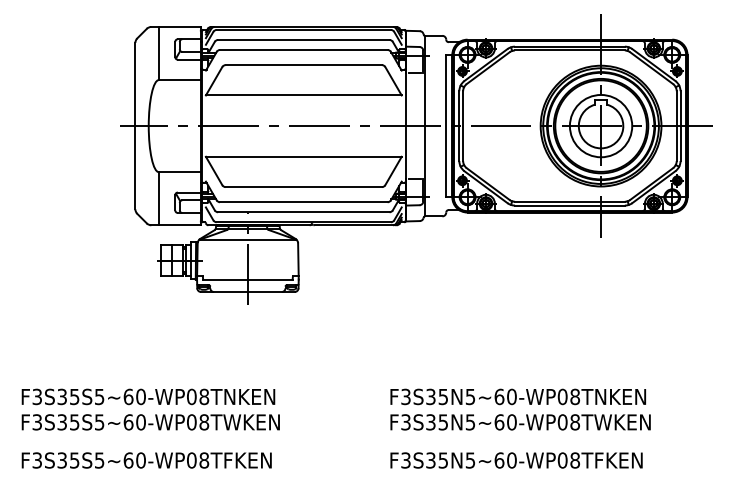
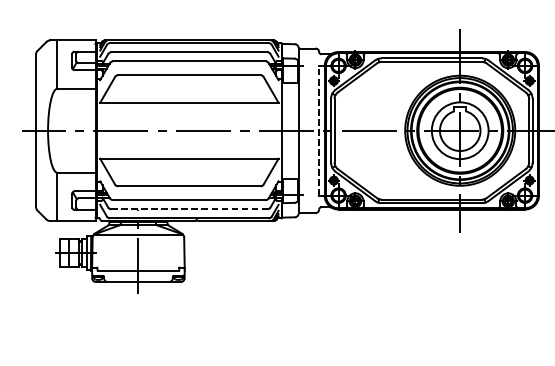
line: (446, 125) -> (319, 130), solid -> dashed
line: (303, 212) -> (189, 209), solid -> dashed

